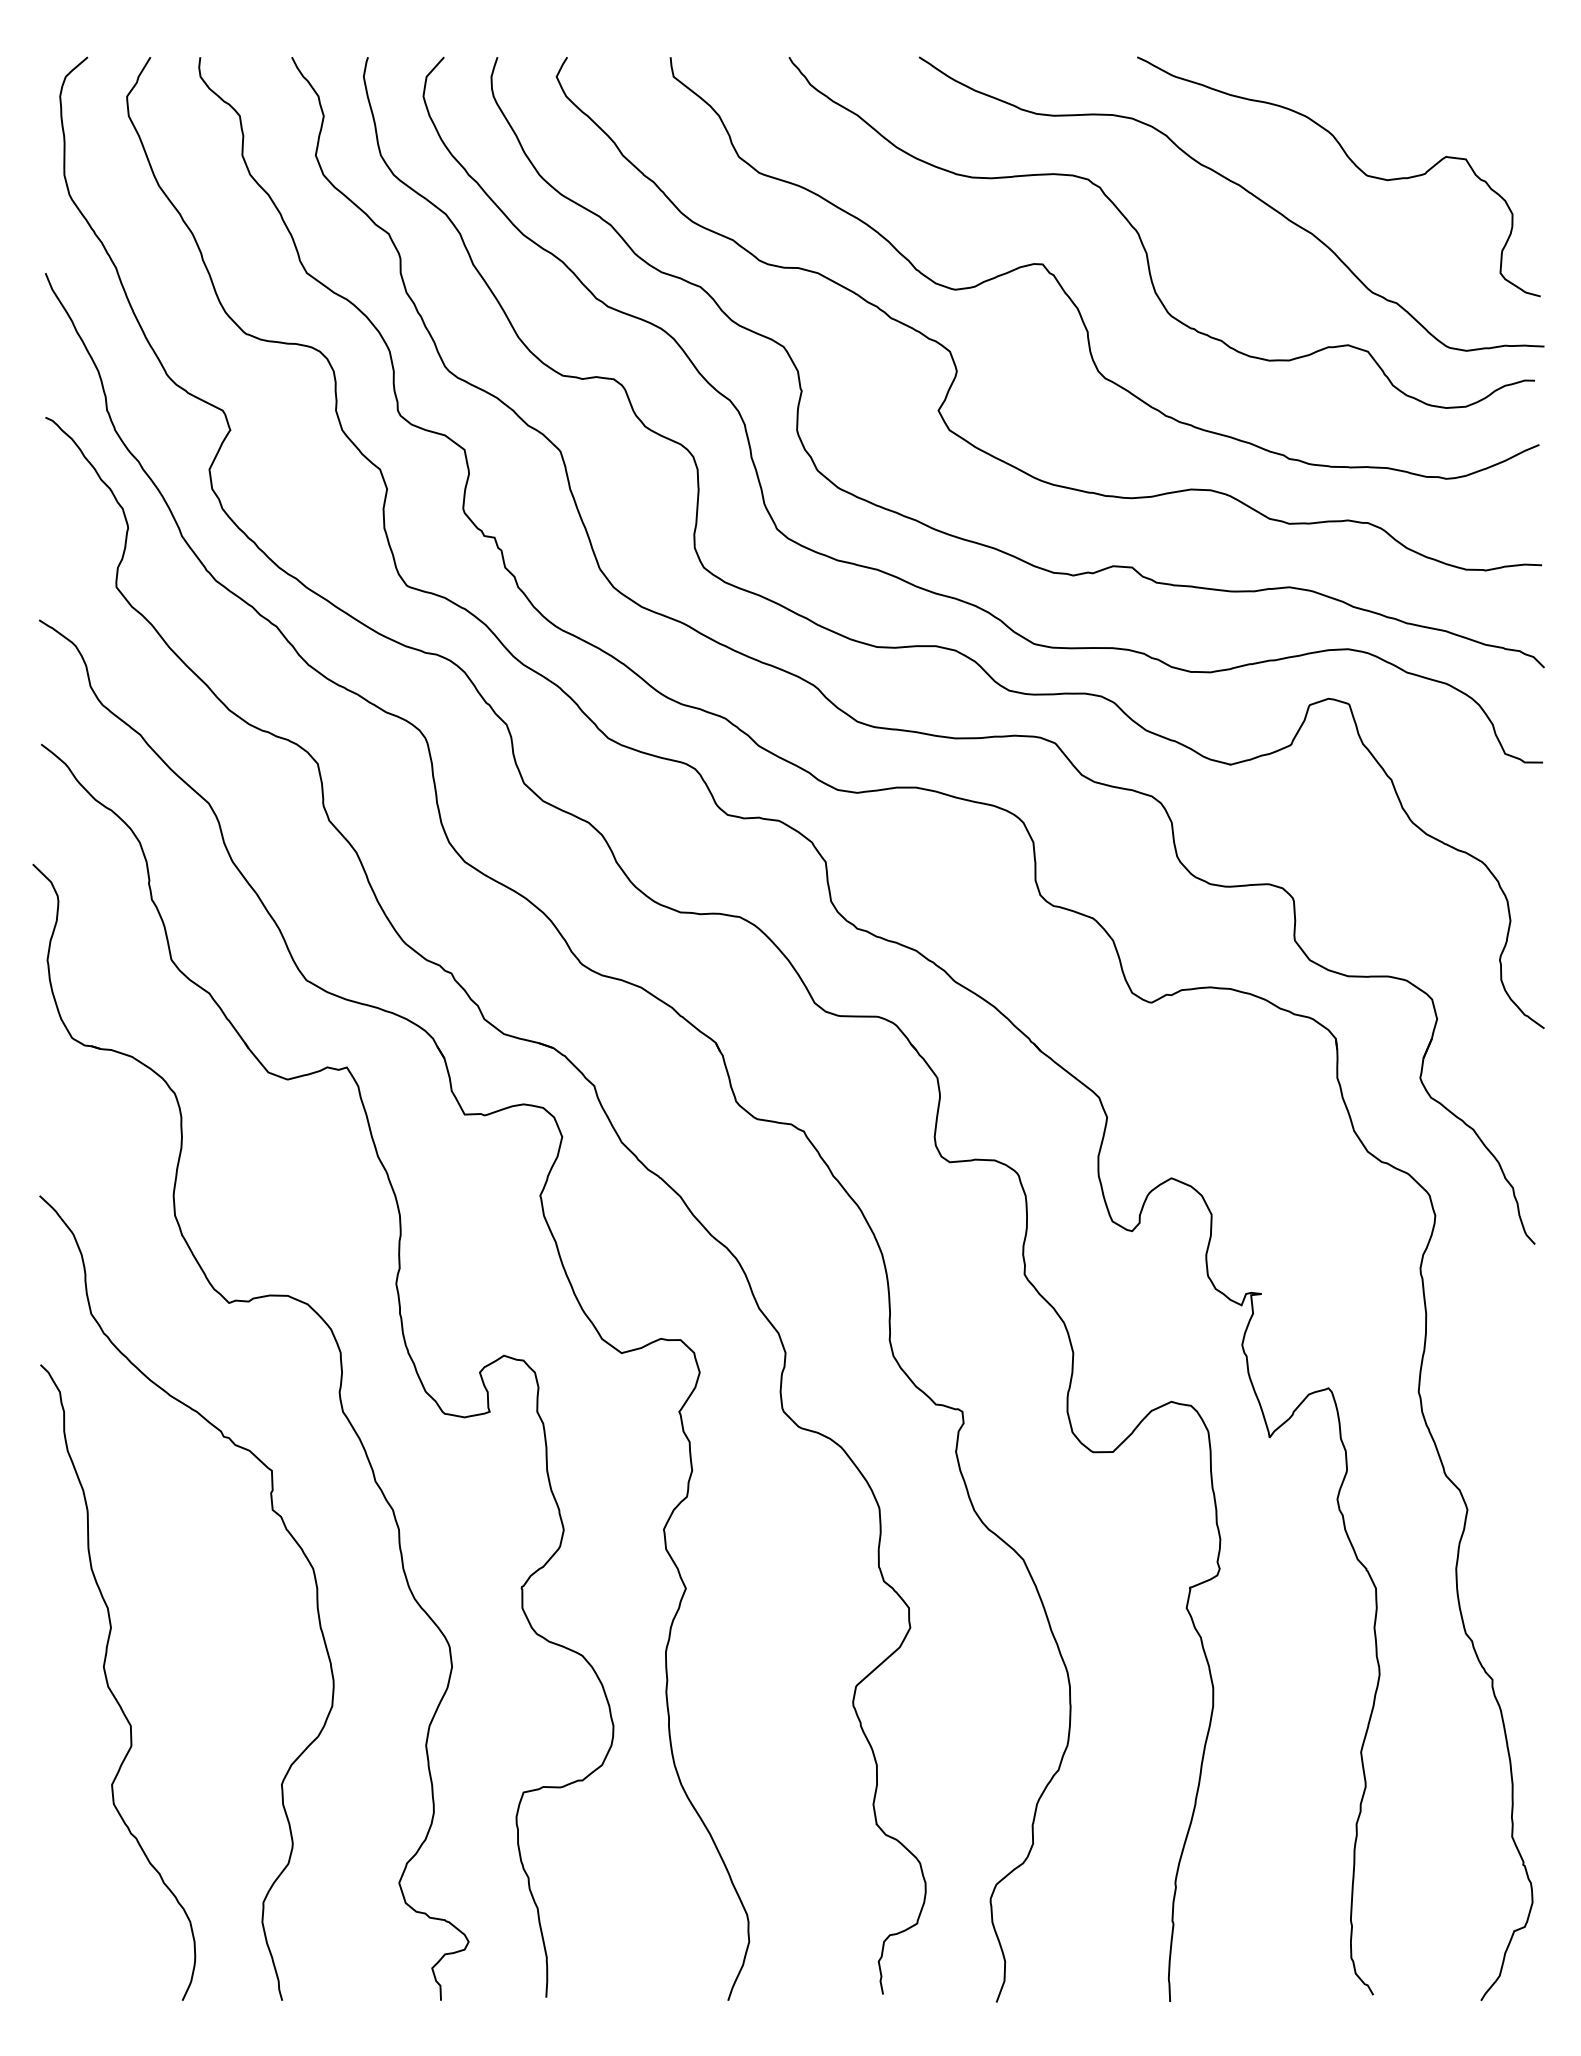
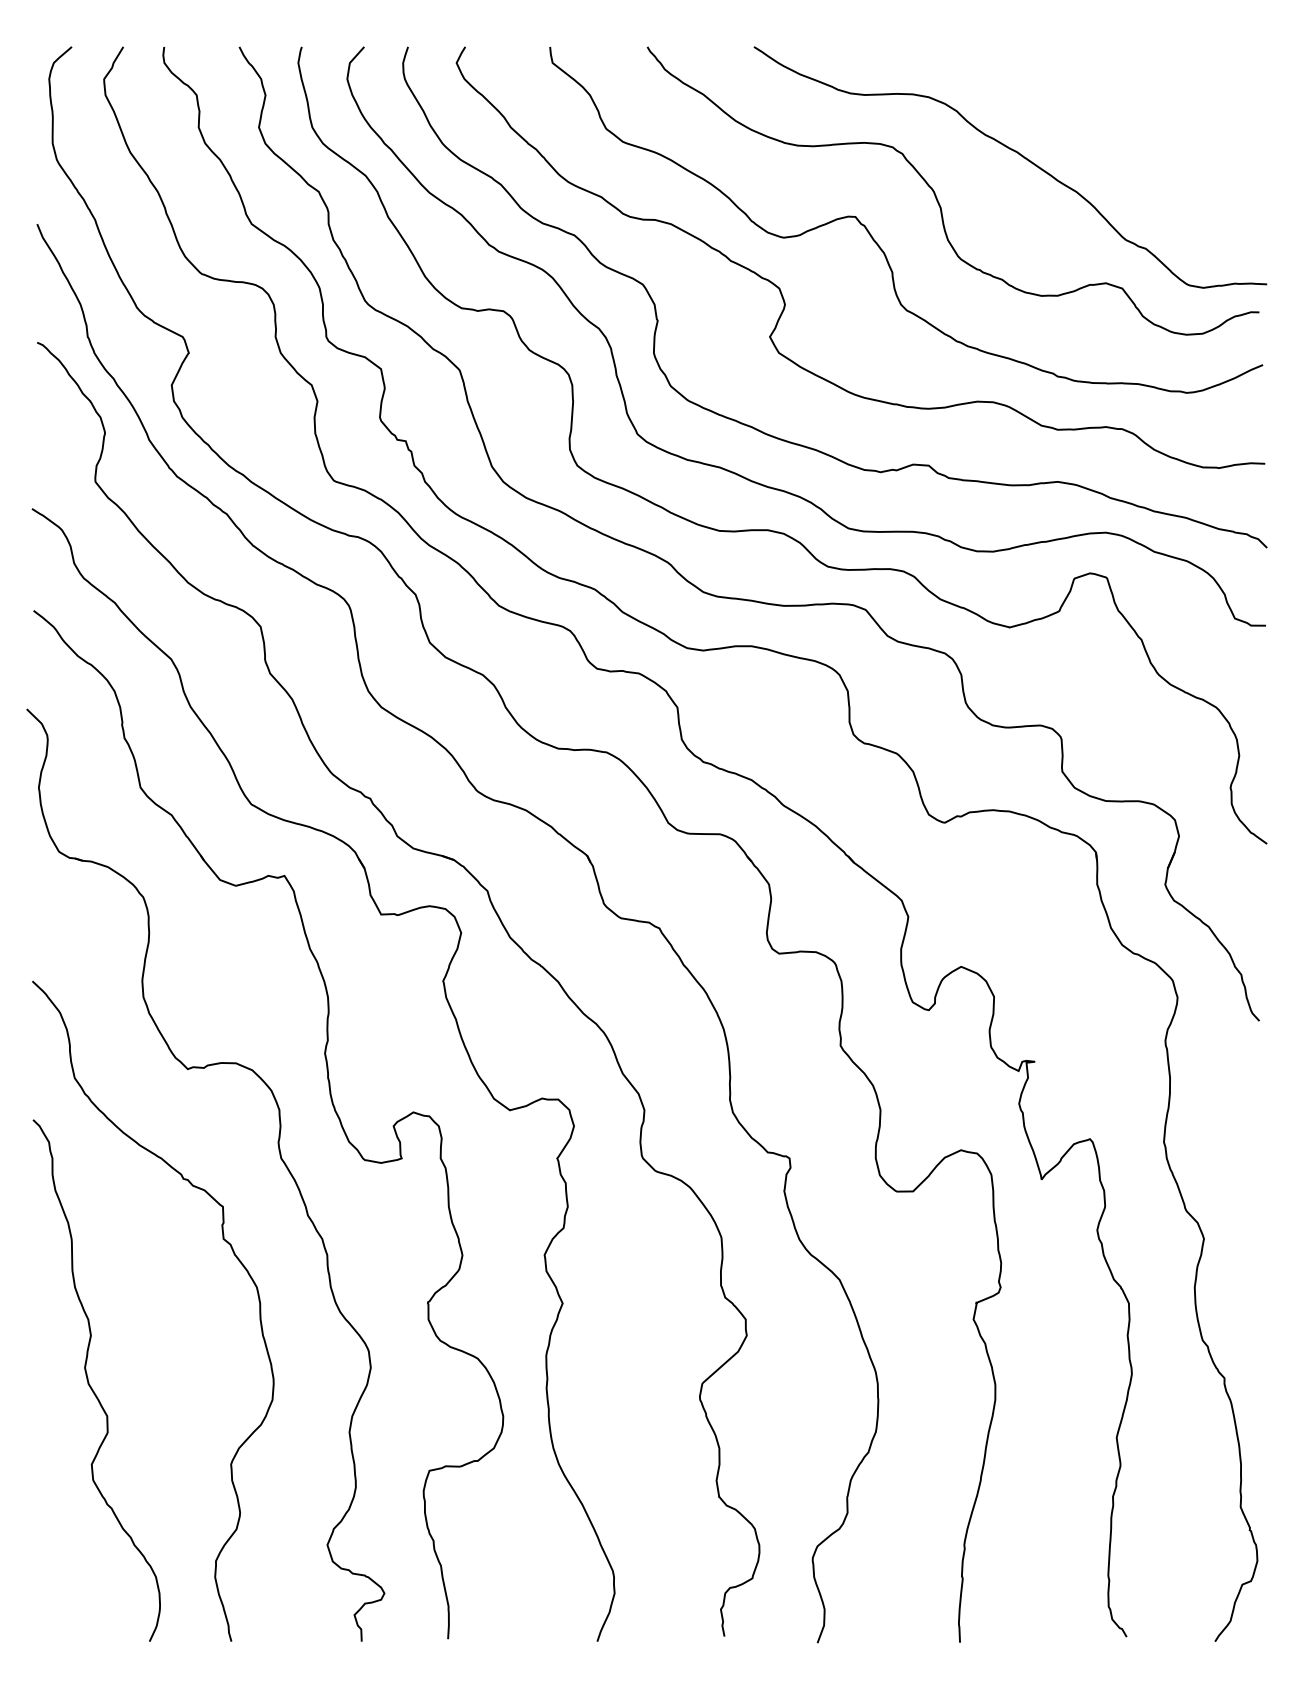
curve: (1352, 163) -> (1109, 134), removed

